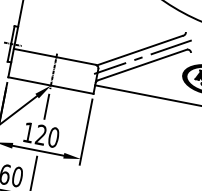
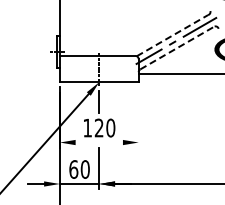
line: (139, 50) -> (172, 35), solid -> dashed
line: (142, 64) -> (177, 47), solid -> dashed
line: (85, 131) -> (138, 117), removed
line: (37, 150) -> (98, 142), removed

